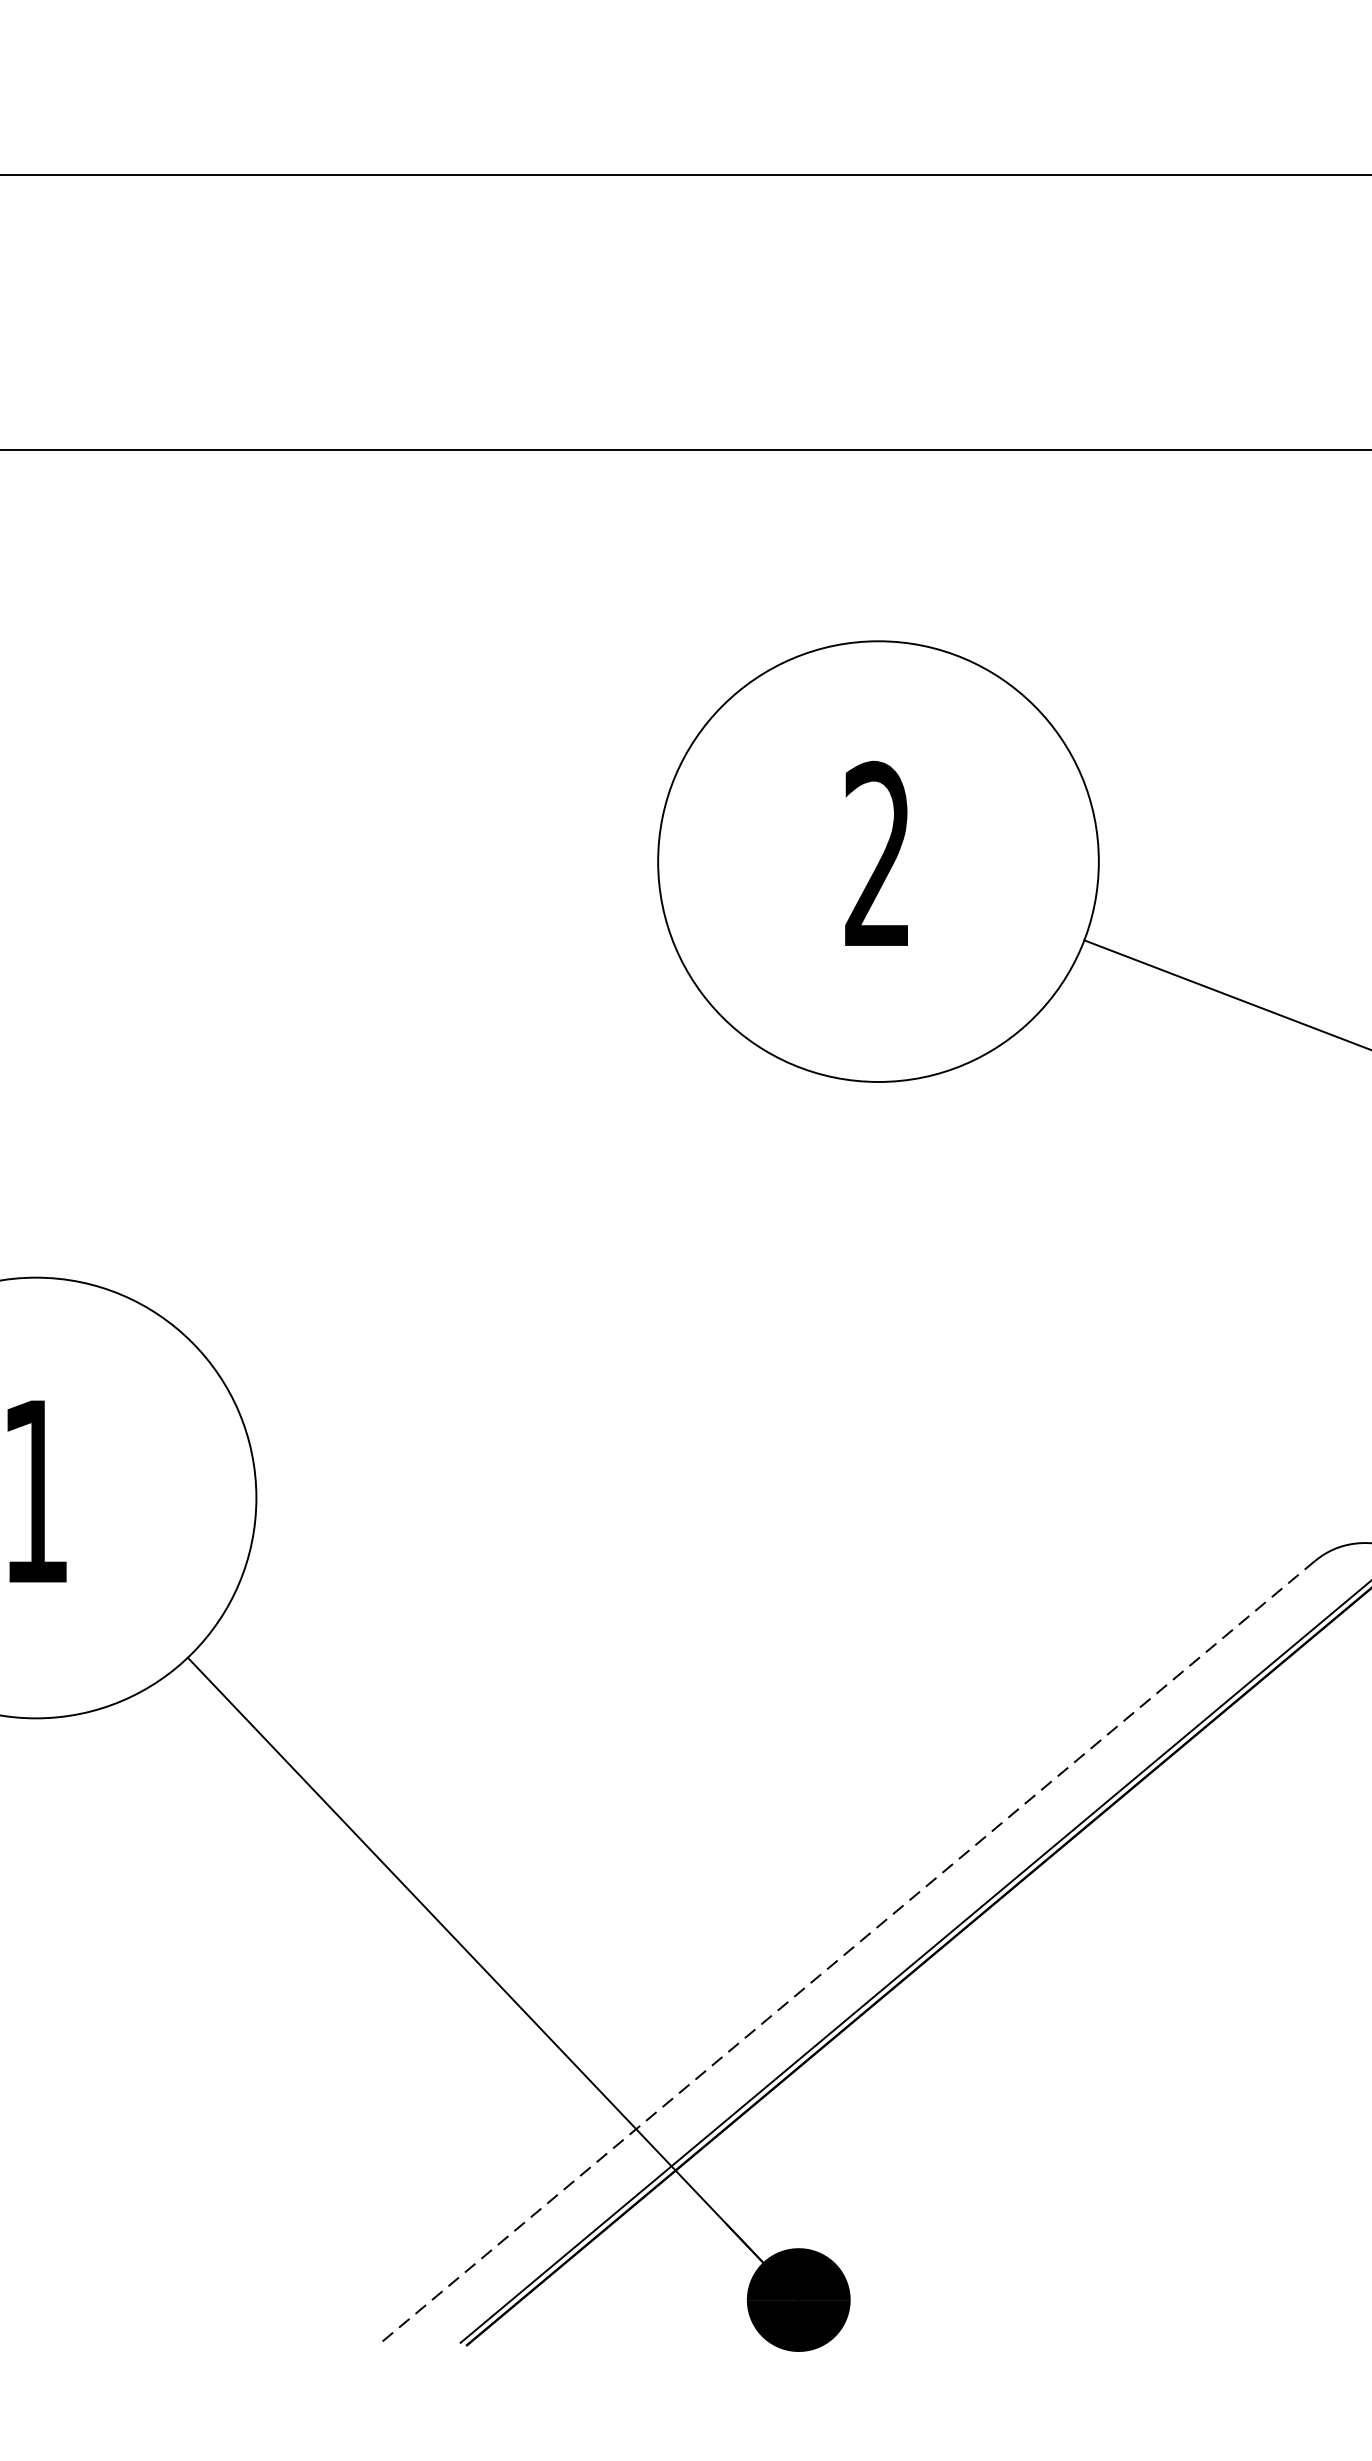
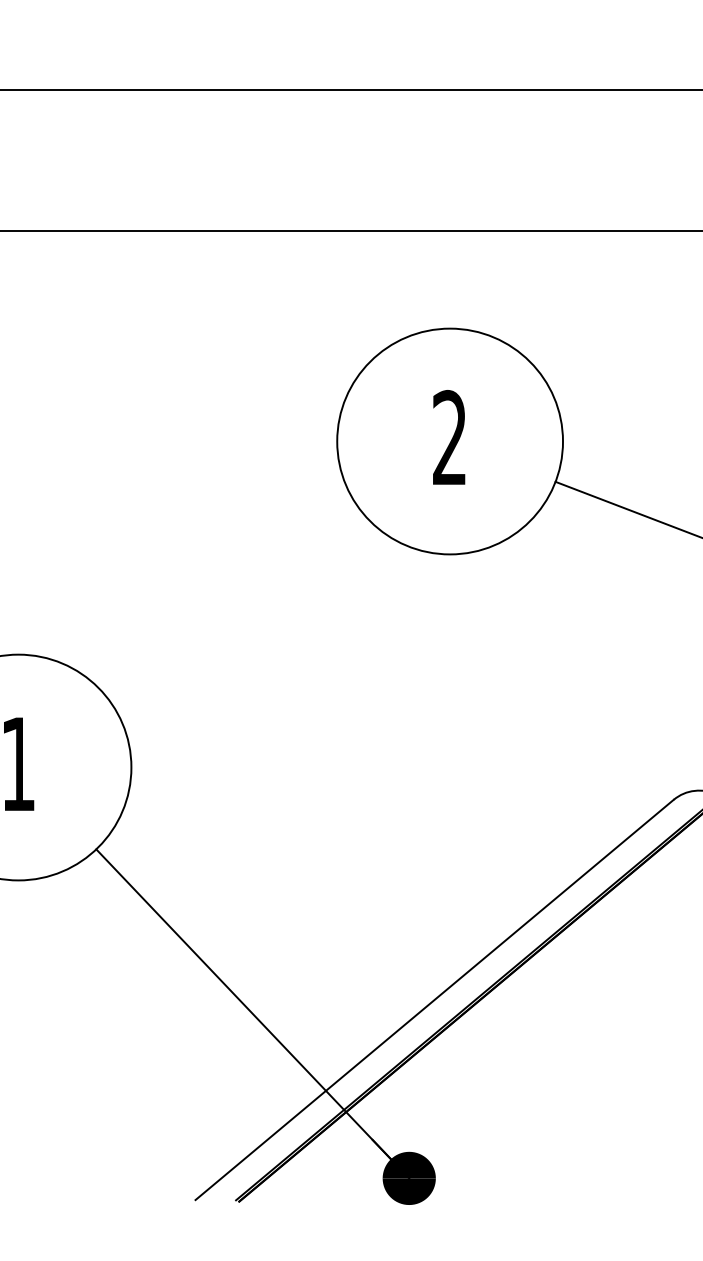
line: (848, 1950) -> (434, 999), dashed -> solid

